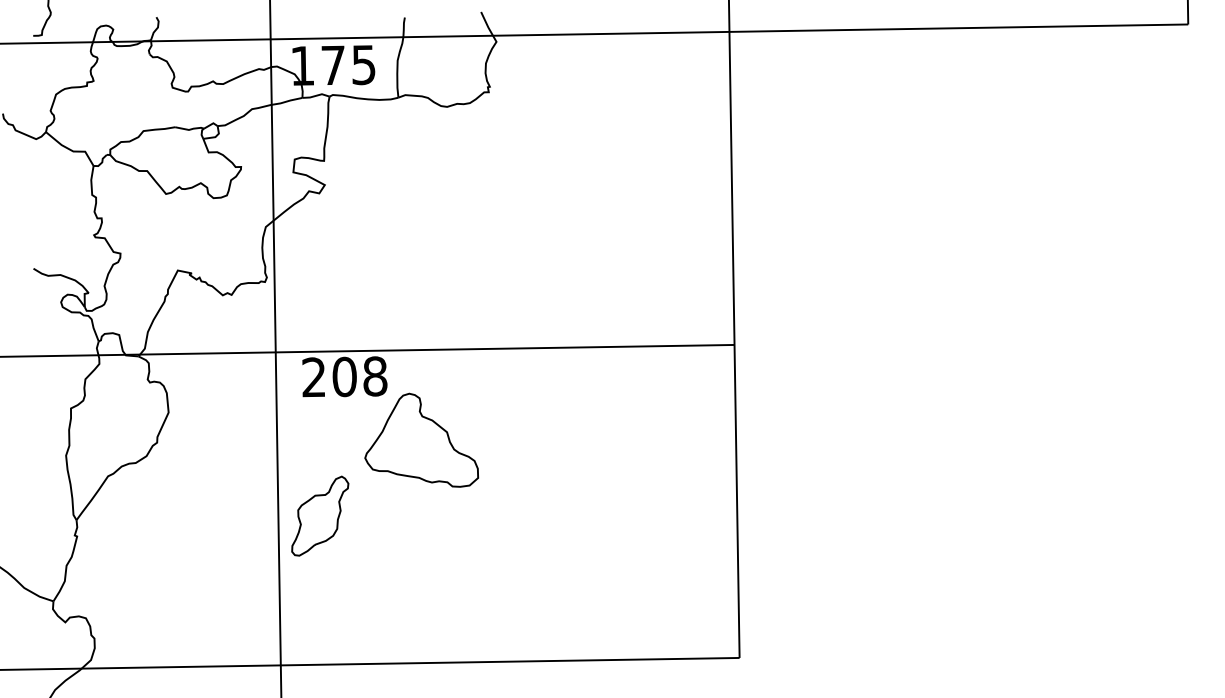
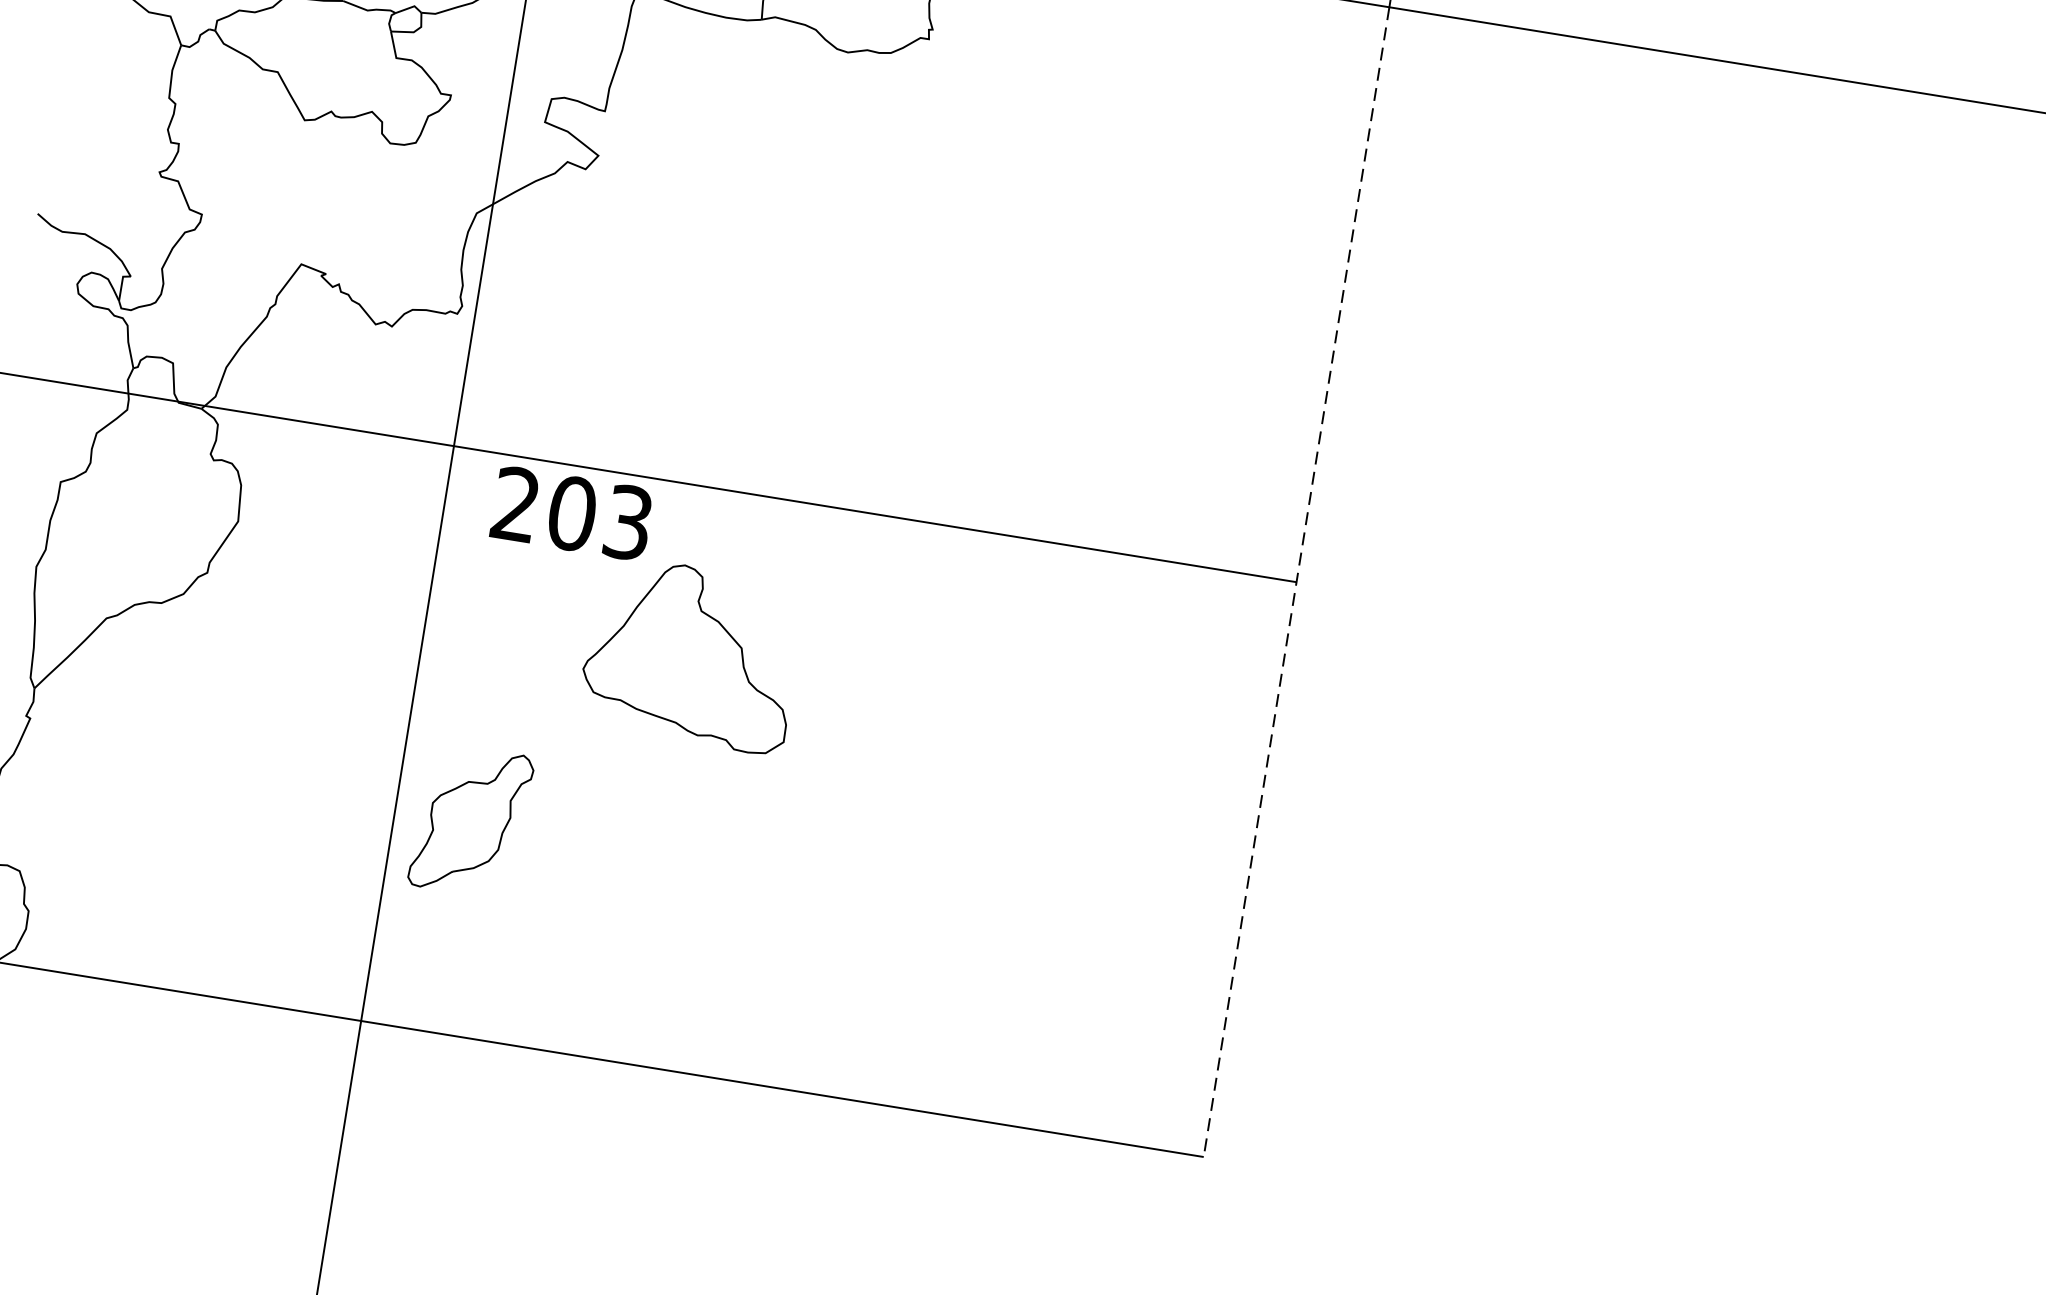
line: (734, 345) -> (1296, 583), solid -> dashed
text: (375, 376) -> (628, 522), 208 -> 203
part: (320, 515) -> (471, 819), moved

